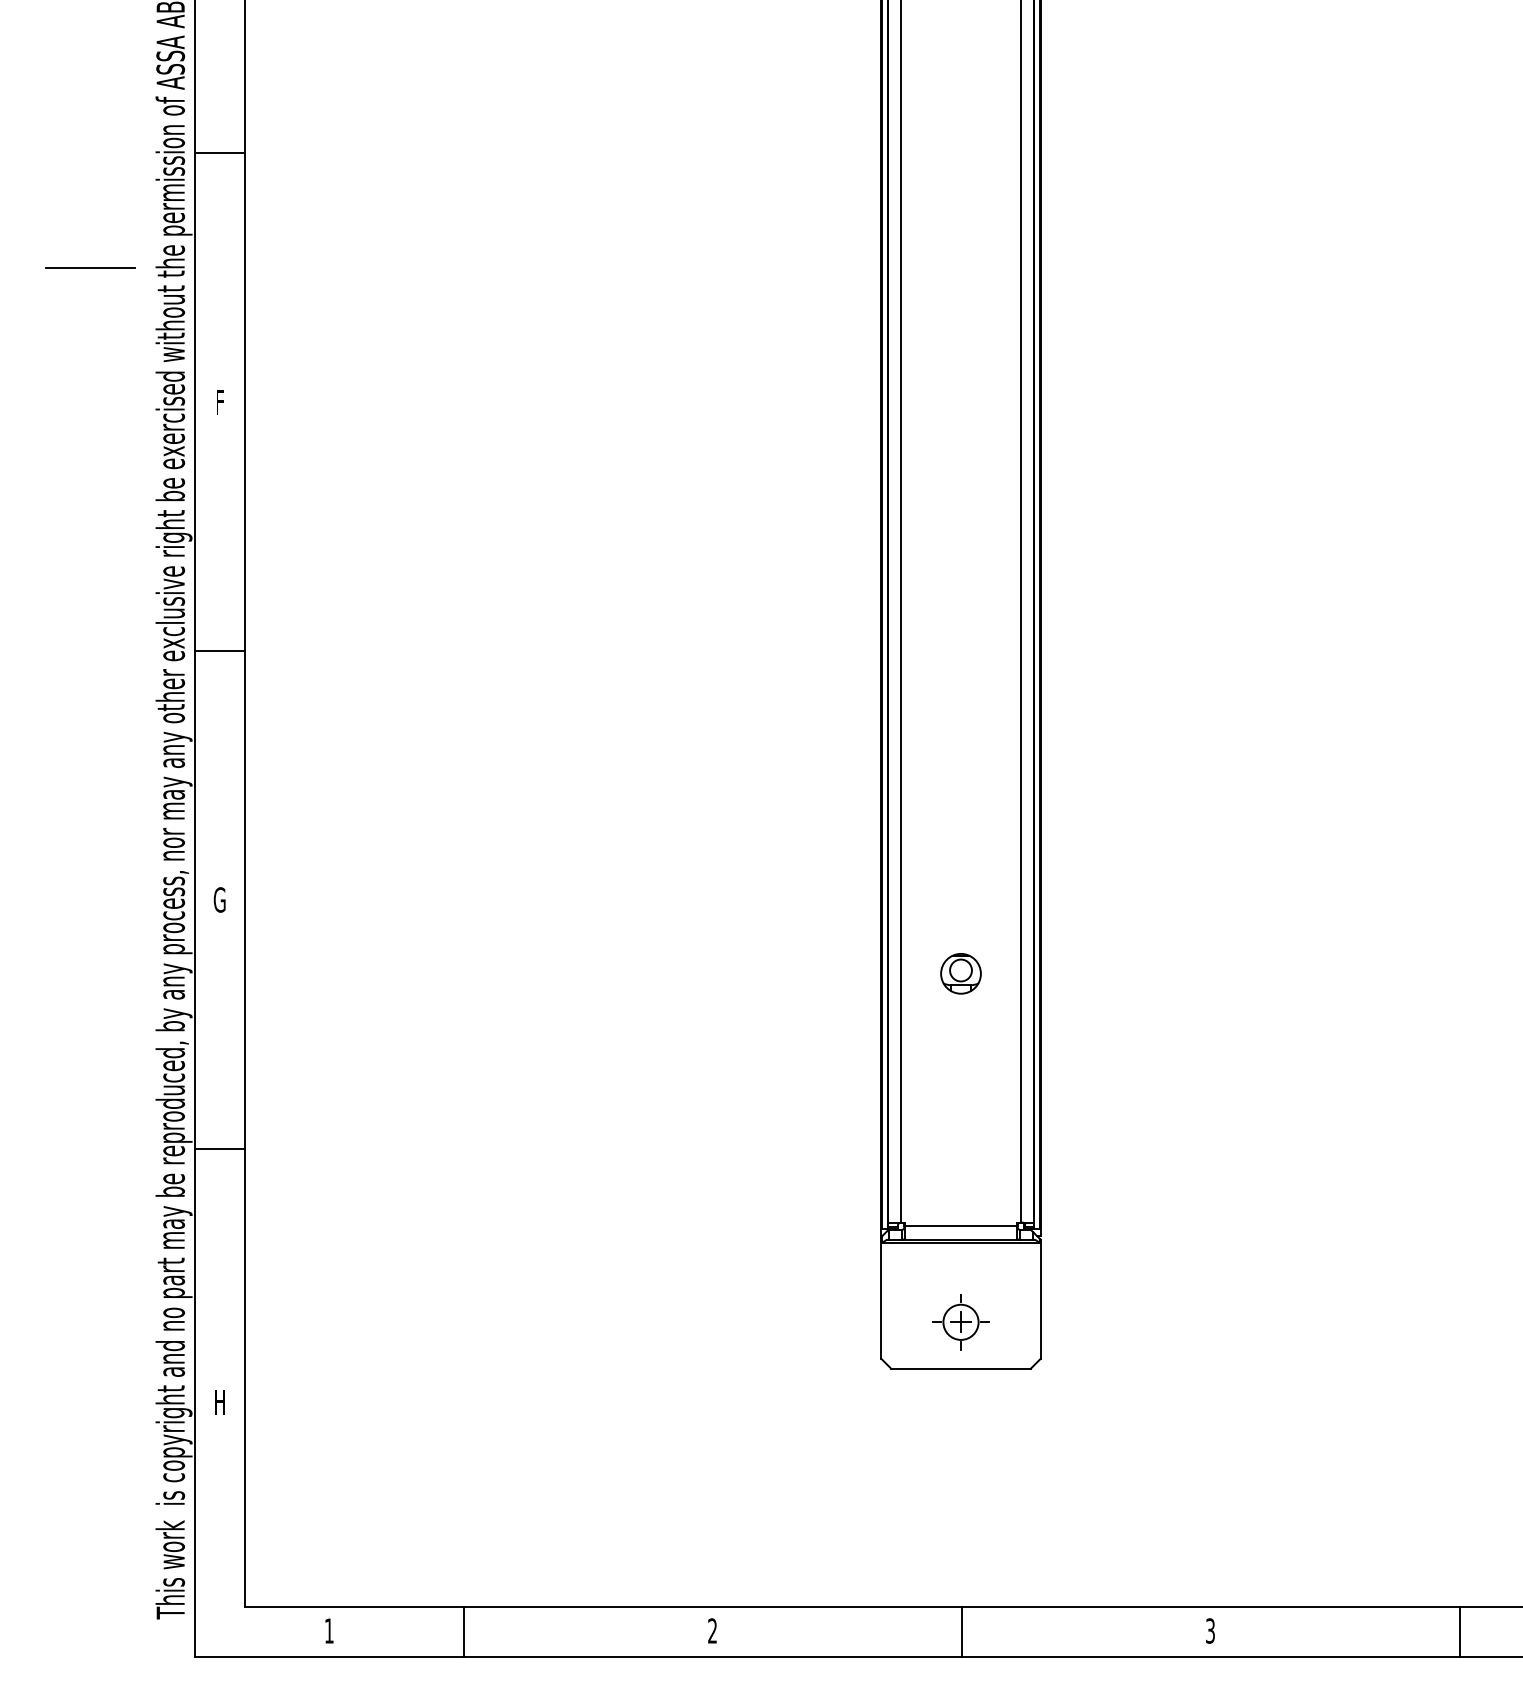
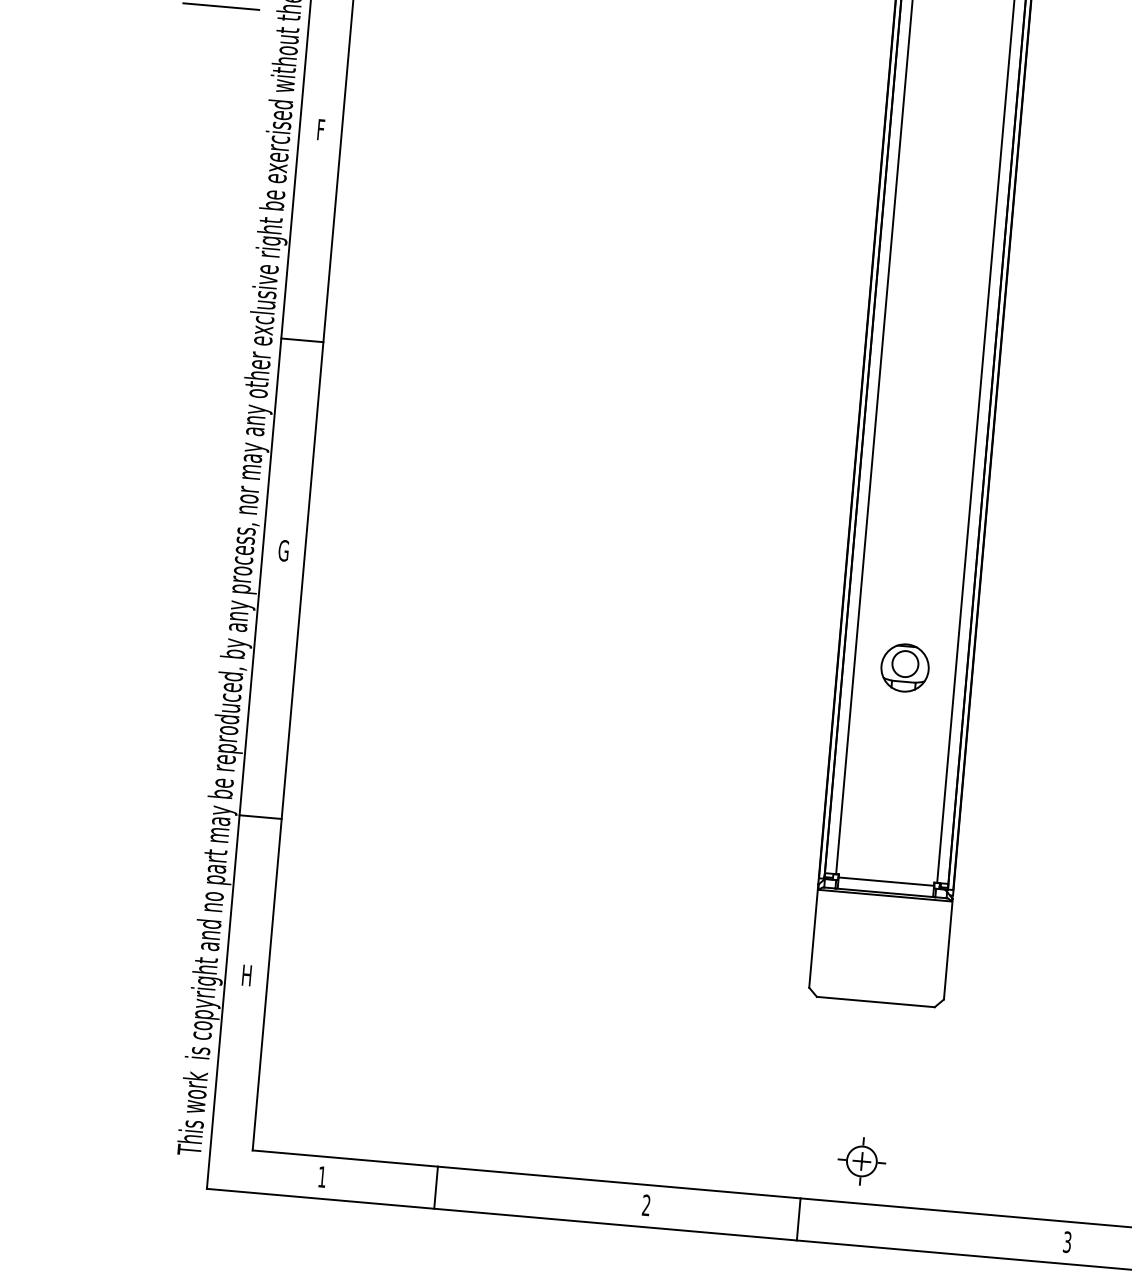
part: (960, 973) -> (904, 667), size x1.4
line: (219, 1148) -> (260, 816), moved
part: (960, 1322) -> (861, 1161), moved
line: (961, 1631) -> (798, 1219), moved

